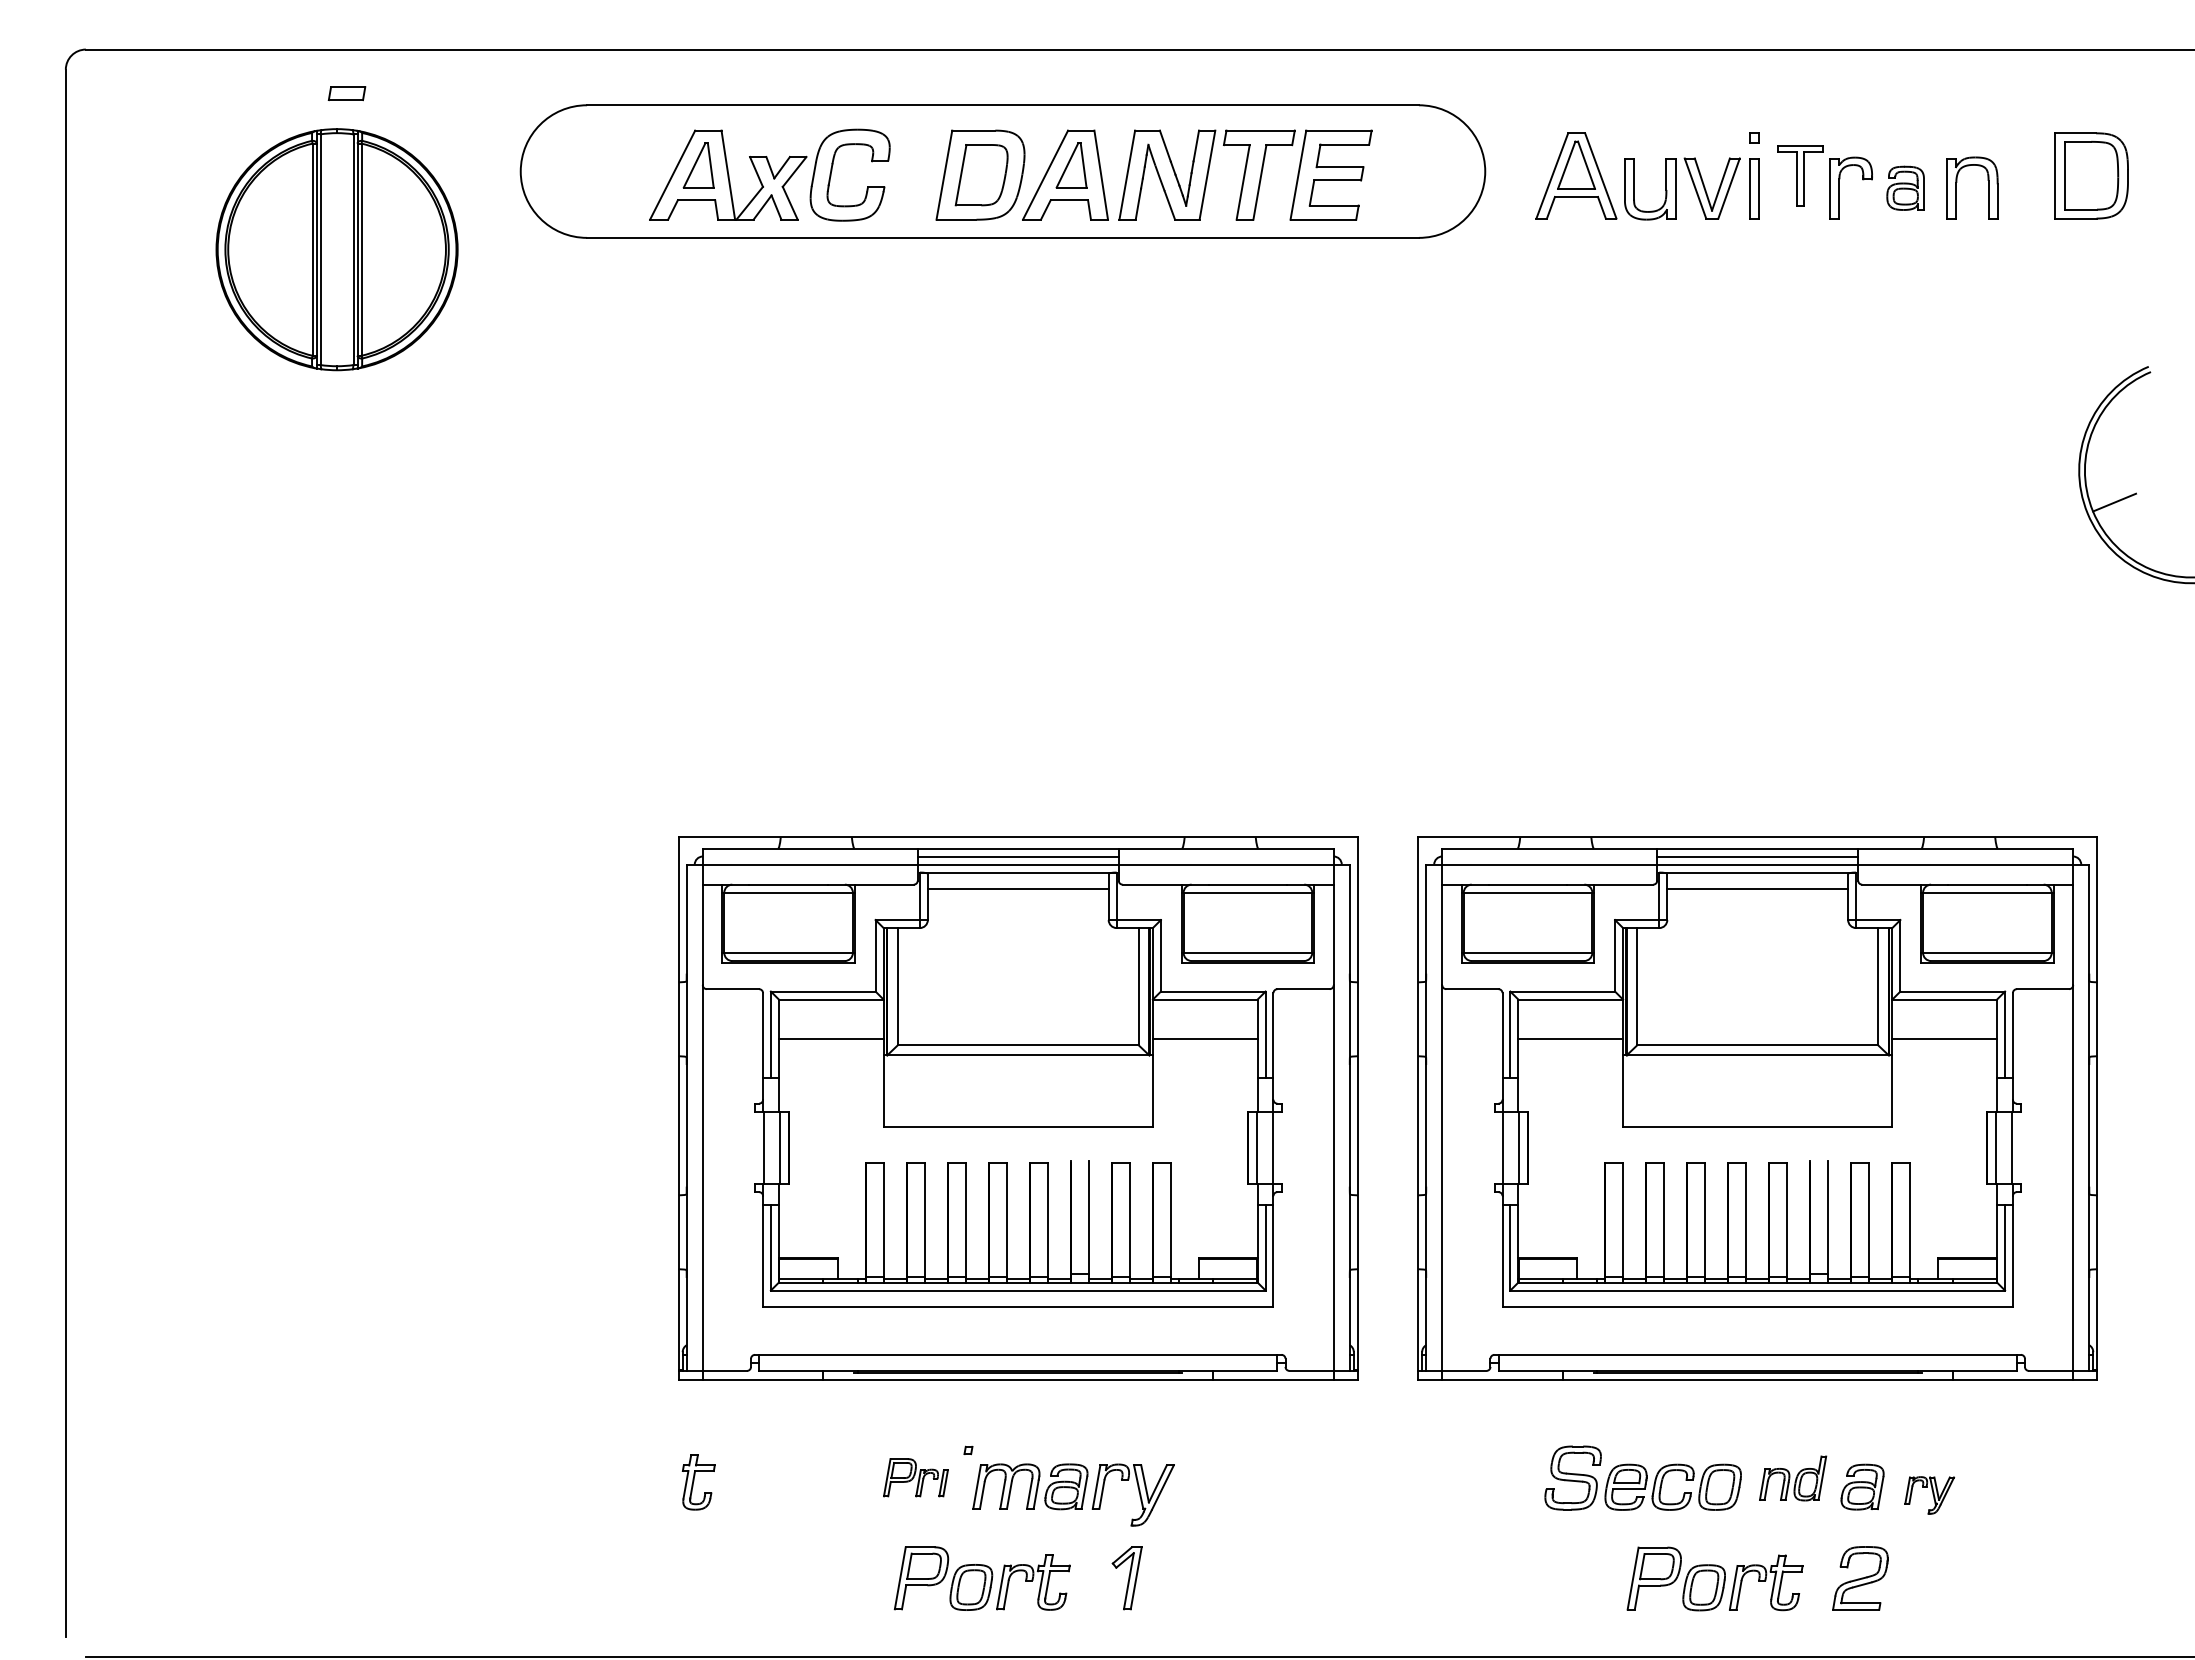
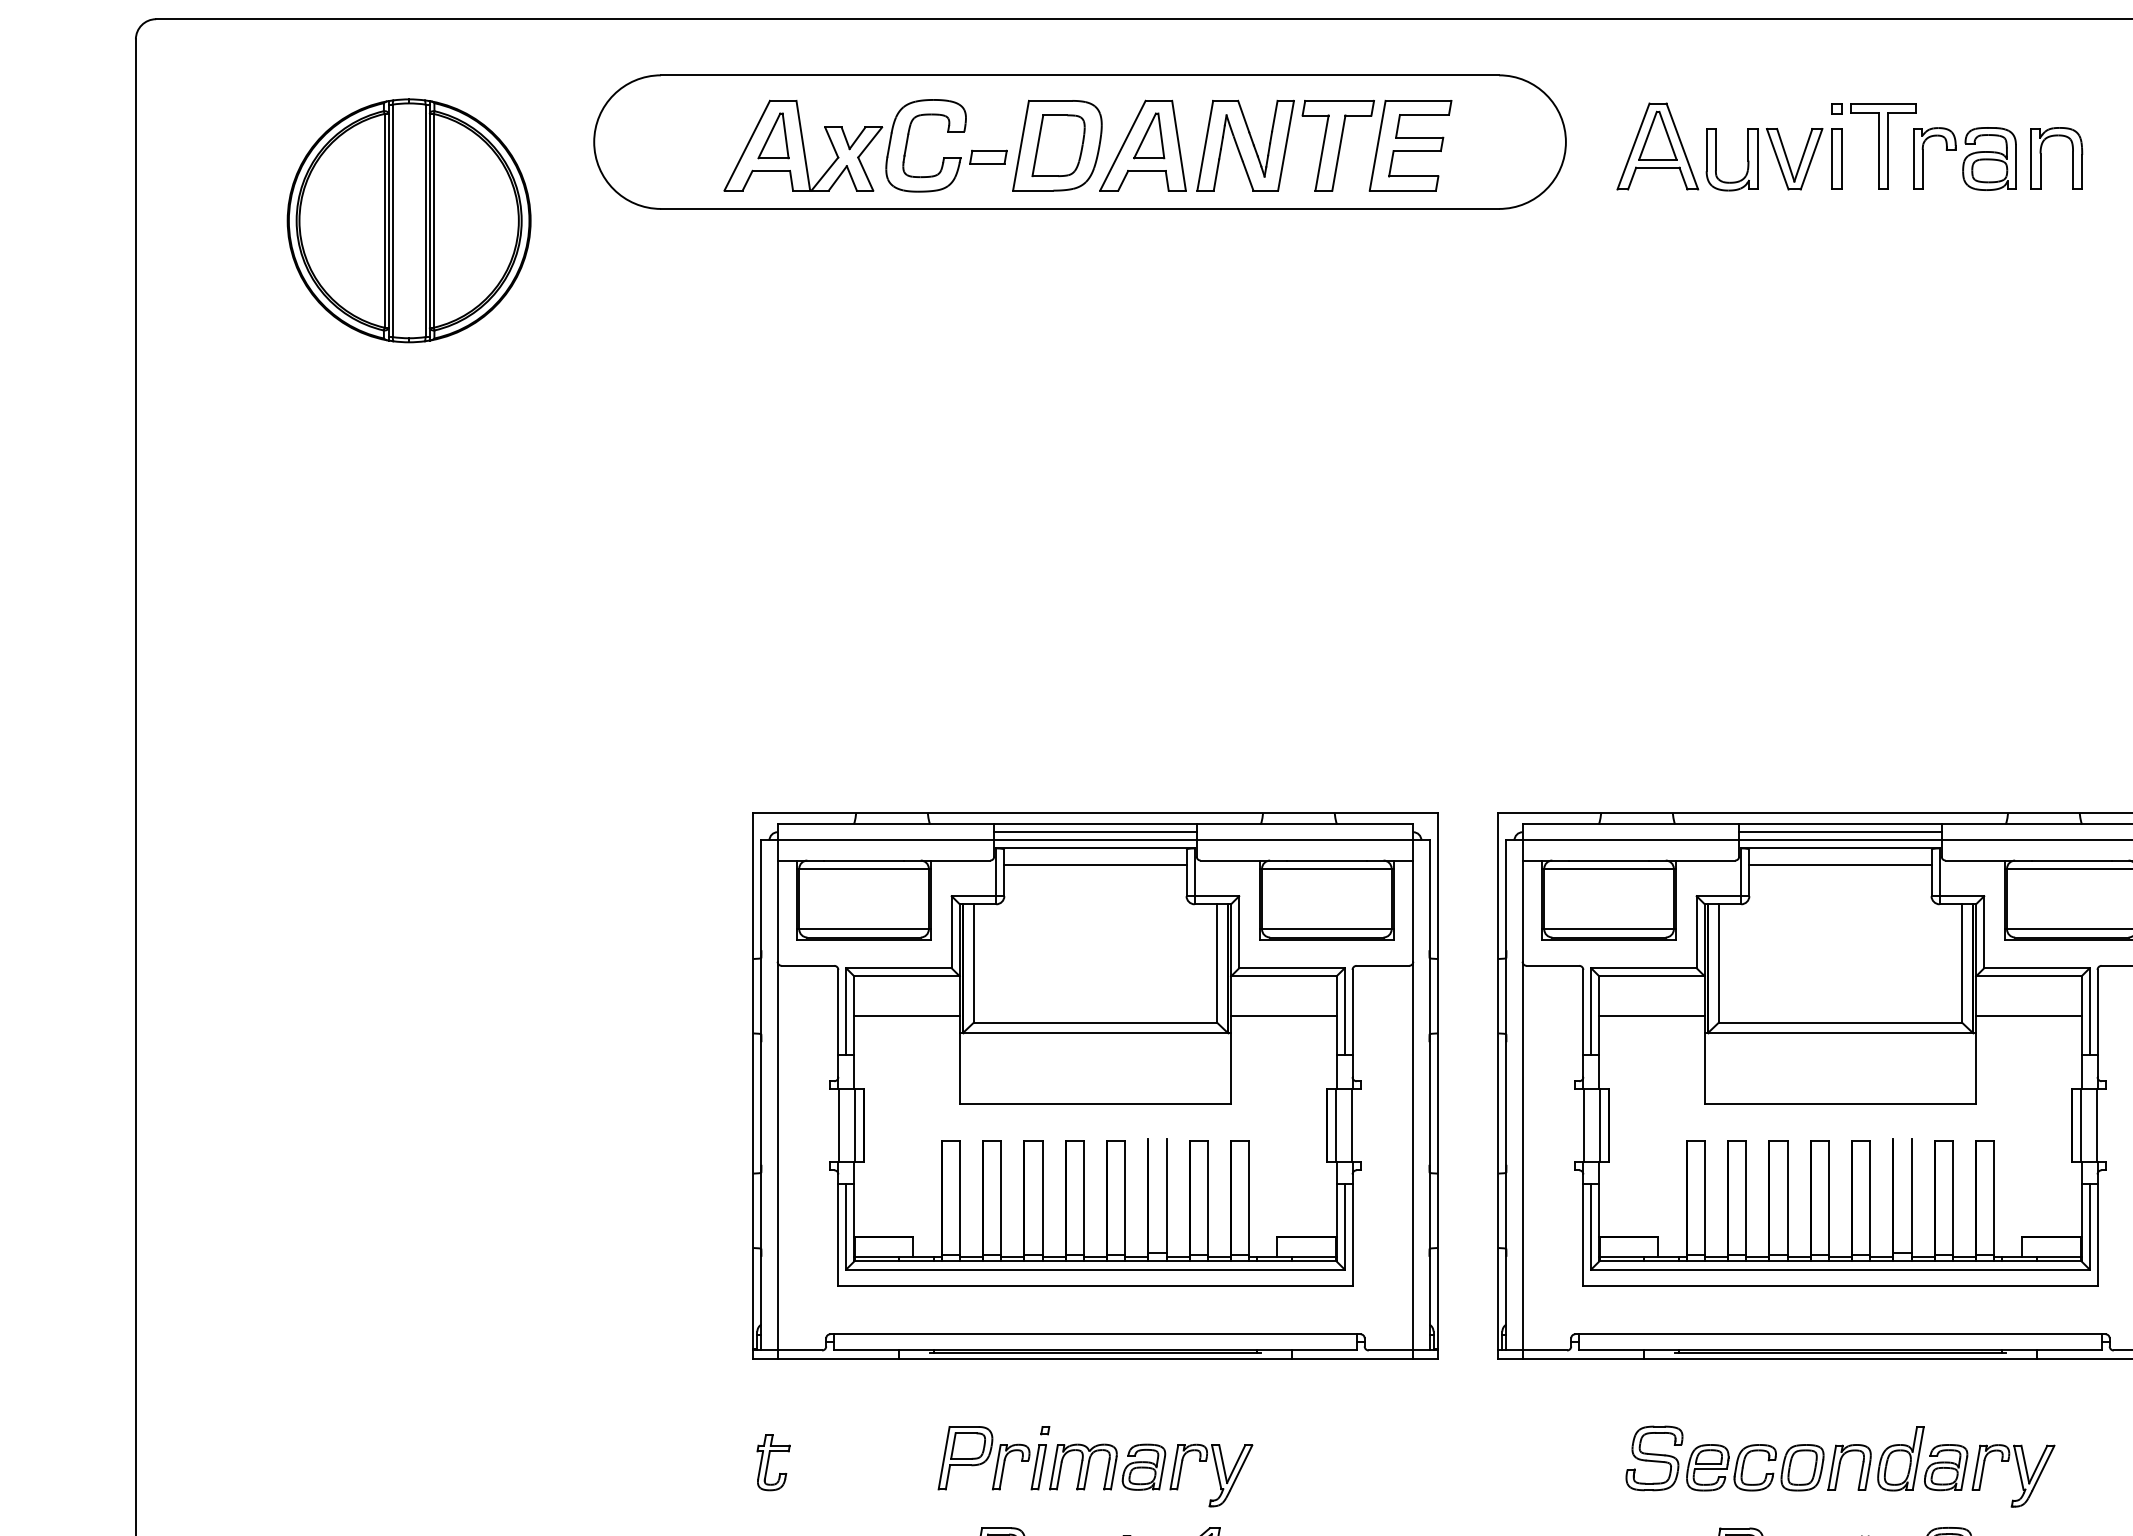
part: (346, 93) -> (987, 157), moved
part: (1800, 175) -> (1883, 146), size x1.43
part: (1905, 188) -> (1989, 159), size x1.43
part: (915, 1477) -> (991, 1457), size x1.67
part: (1792, 1478) -> (1875, 1458), size x1.43
part: (1929, 1495) -> (2013, 1475), size x1.67

